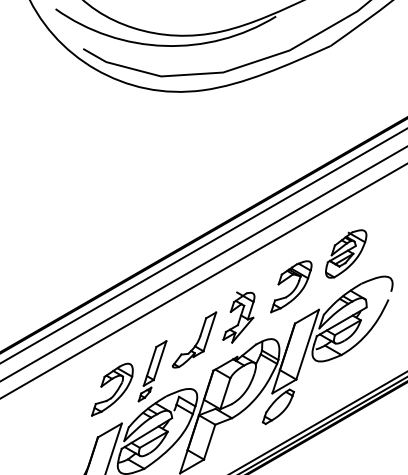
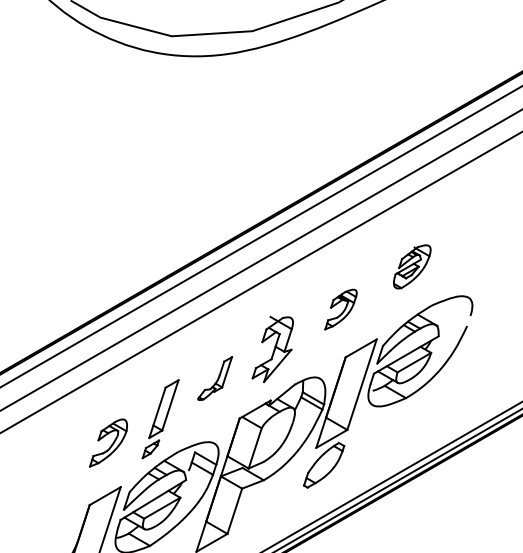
part: (346, 253) -> (412, 266), size x0.7
part: (291, 286) -> (341, 309), size x0.6
part: (194, 339) -> (215, 377), size x0.6
part: (112, 389) -> (108, 442), size x0.7

